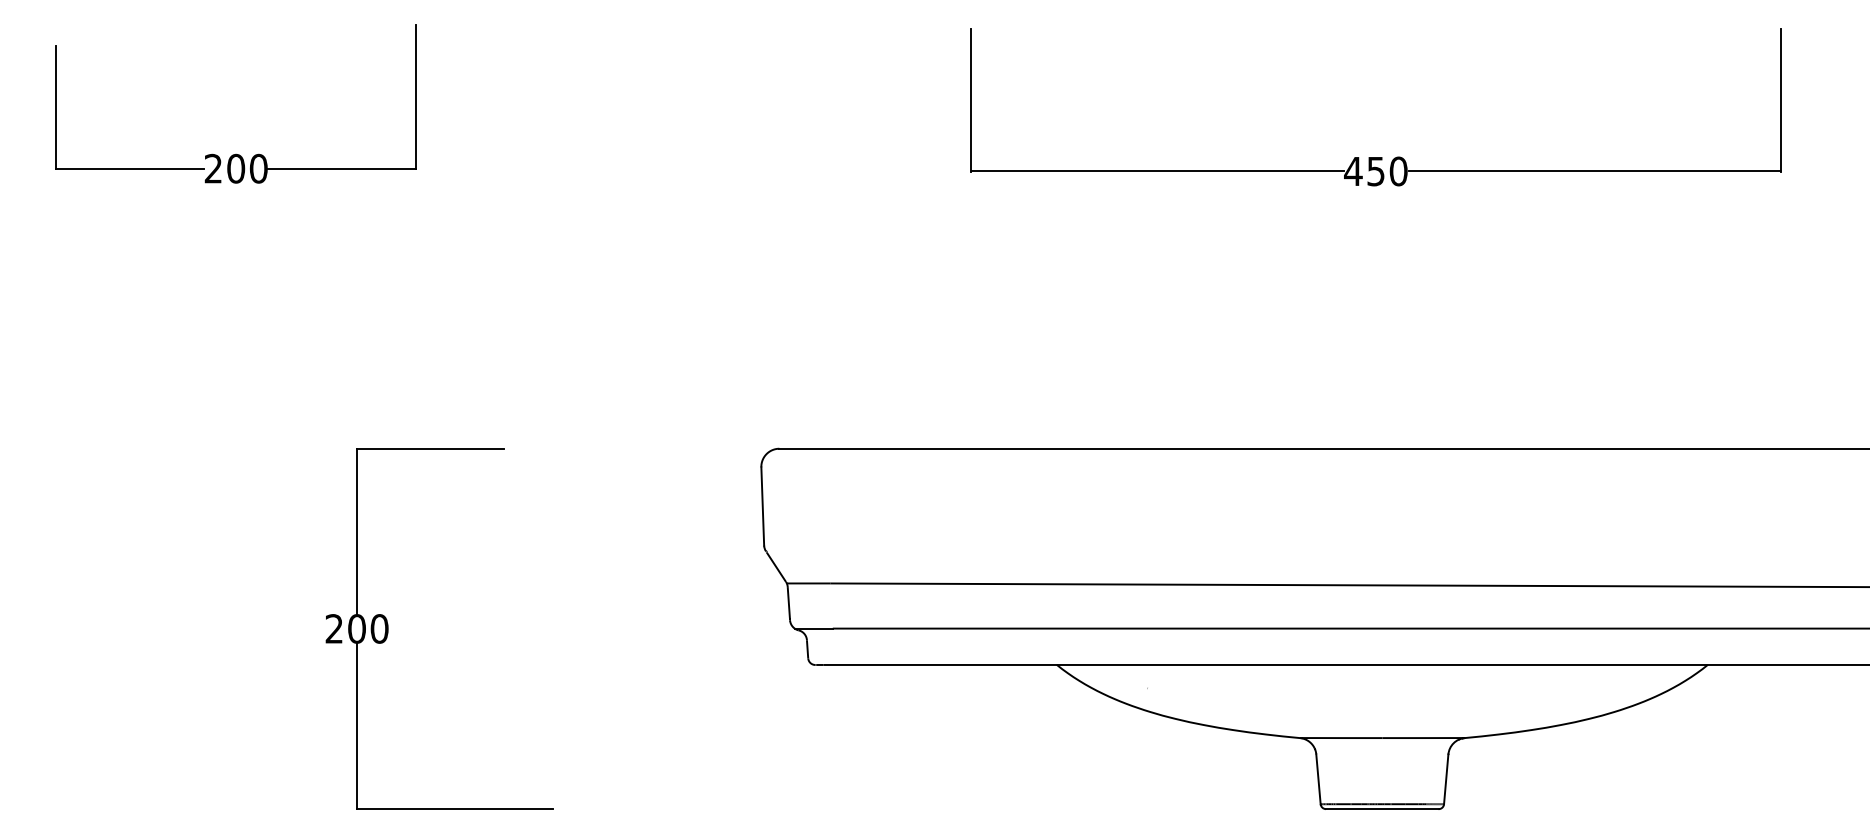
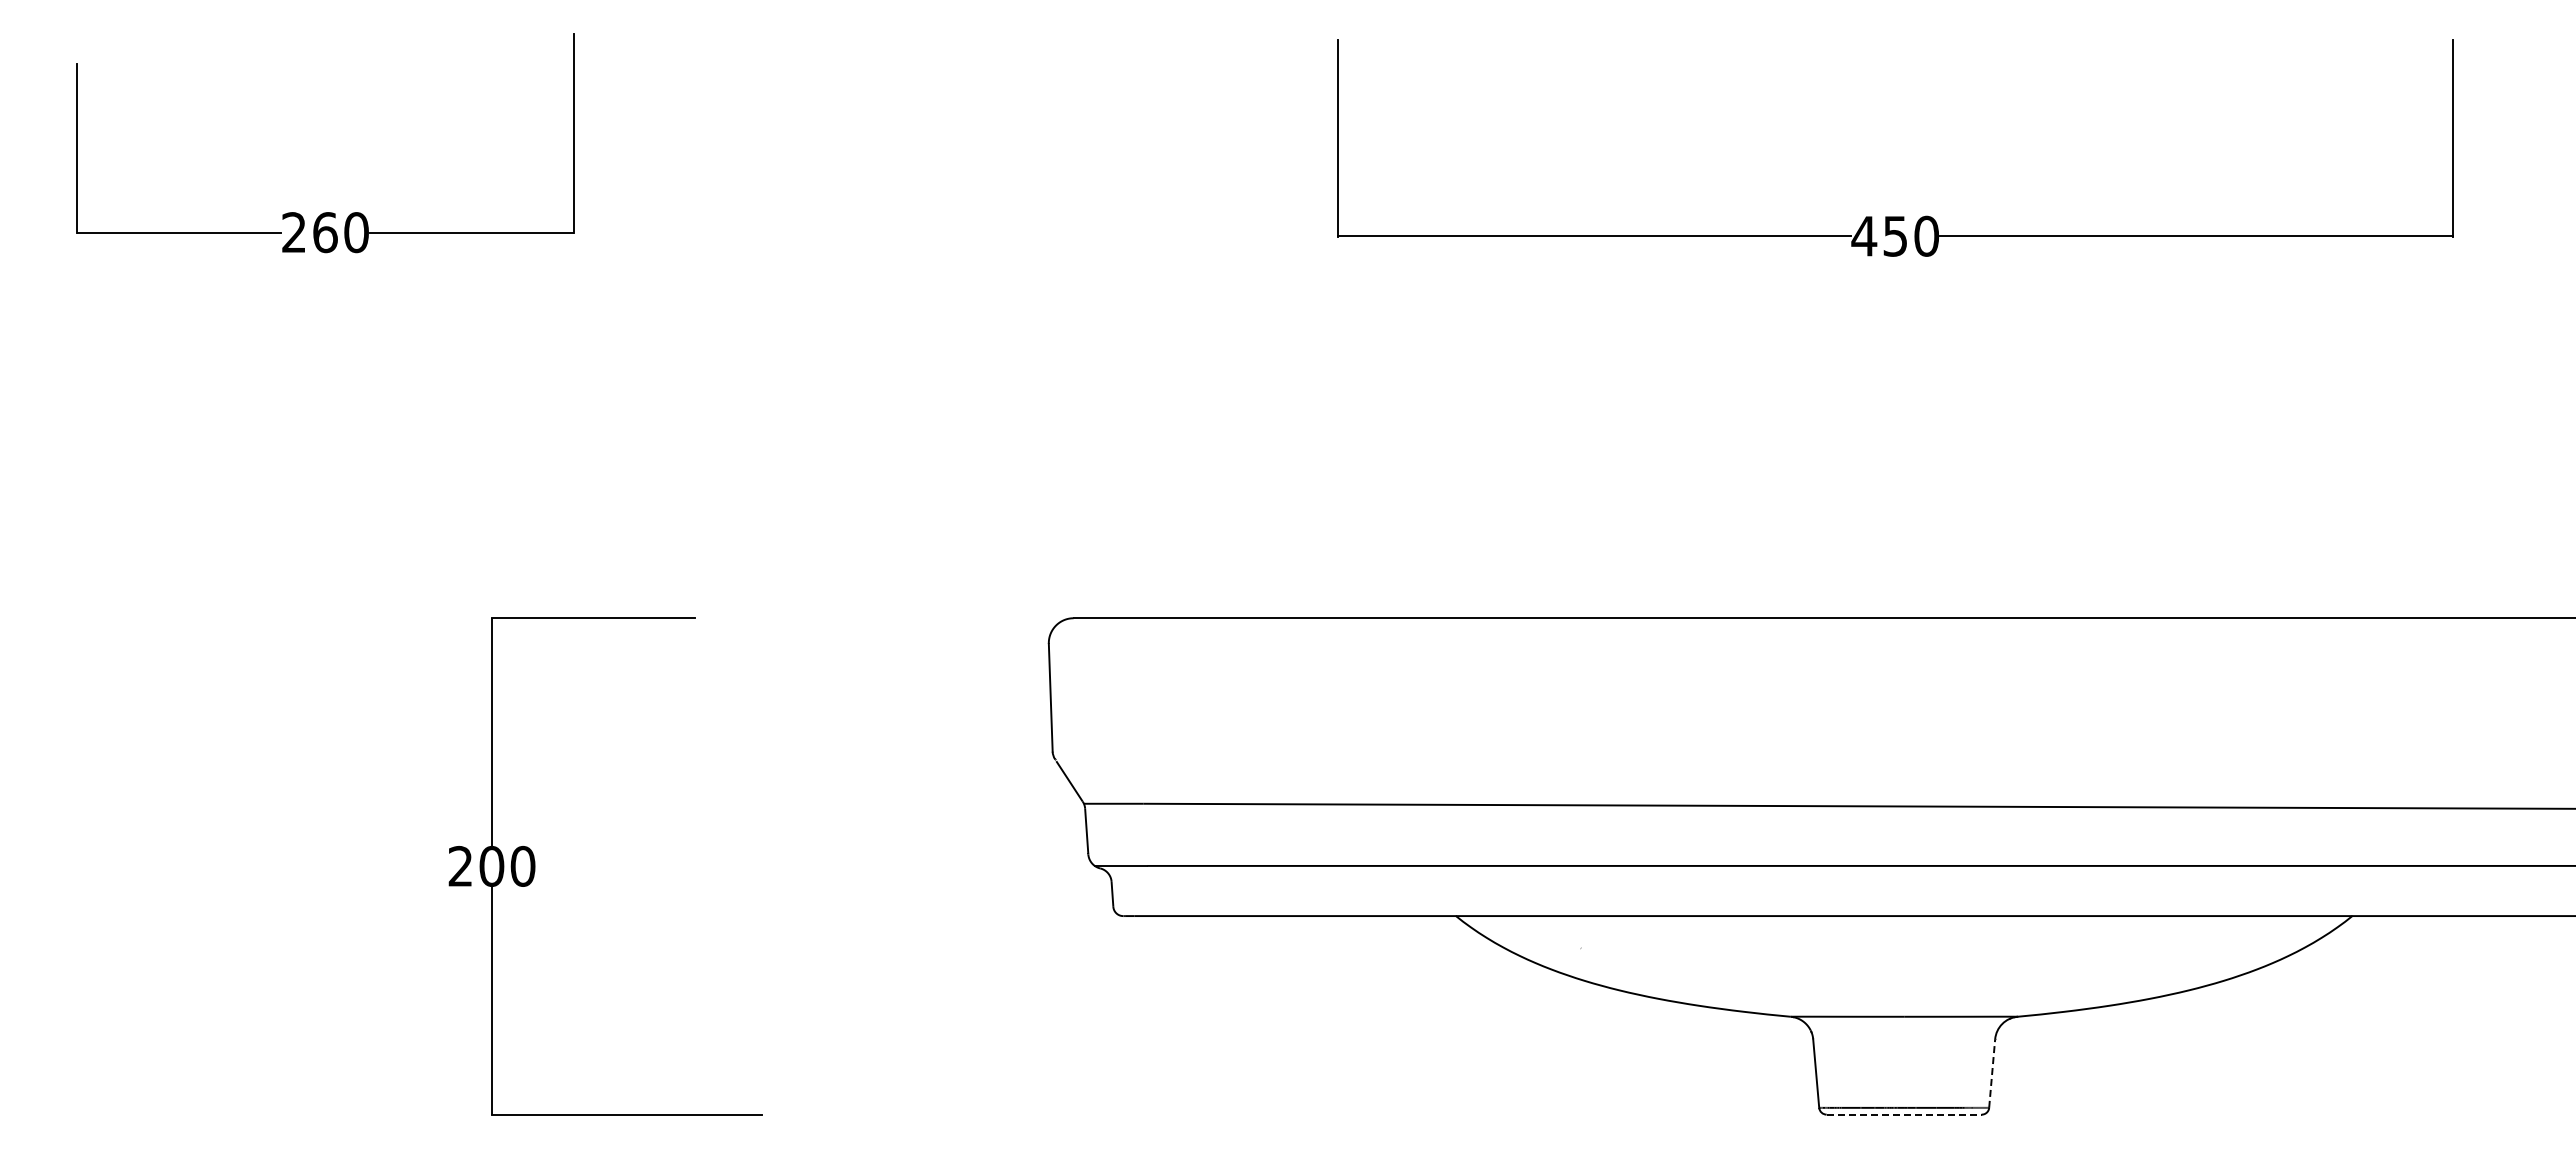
text: (236, 168) -> (325, 232), 200 -> 260
line: (1446, 779) -> (1992, 1073), solid -> dashed
line: (1382, 809) -> (1904, 1114), solid -> dashed

